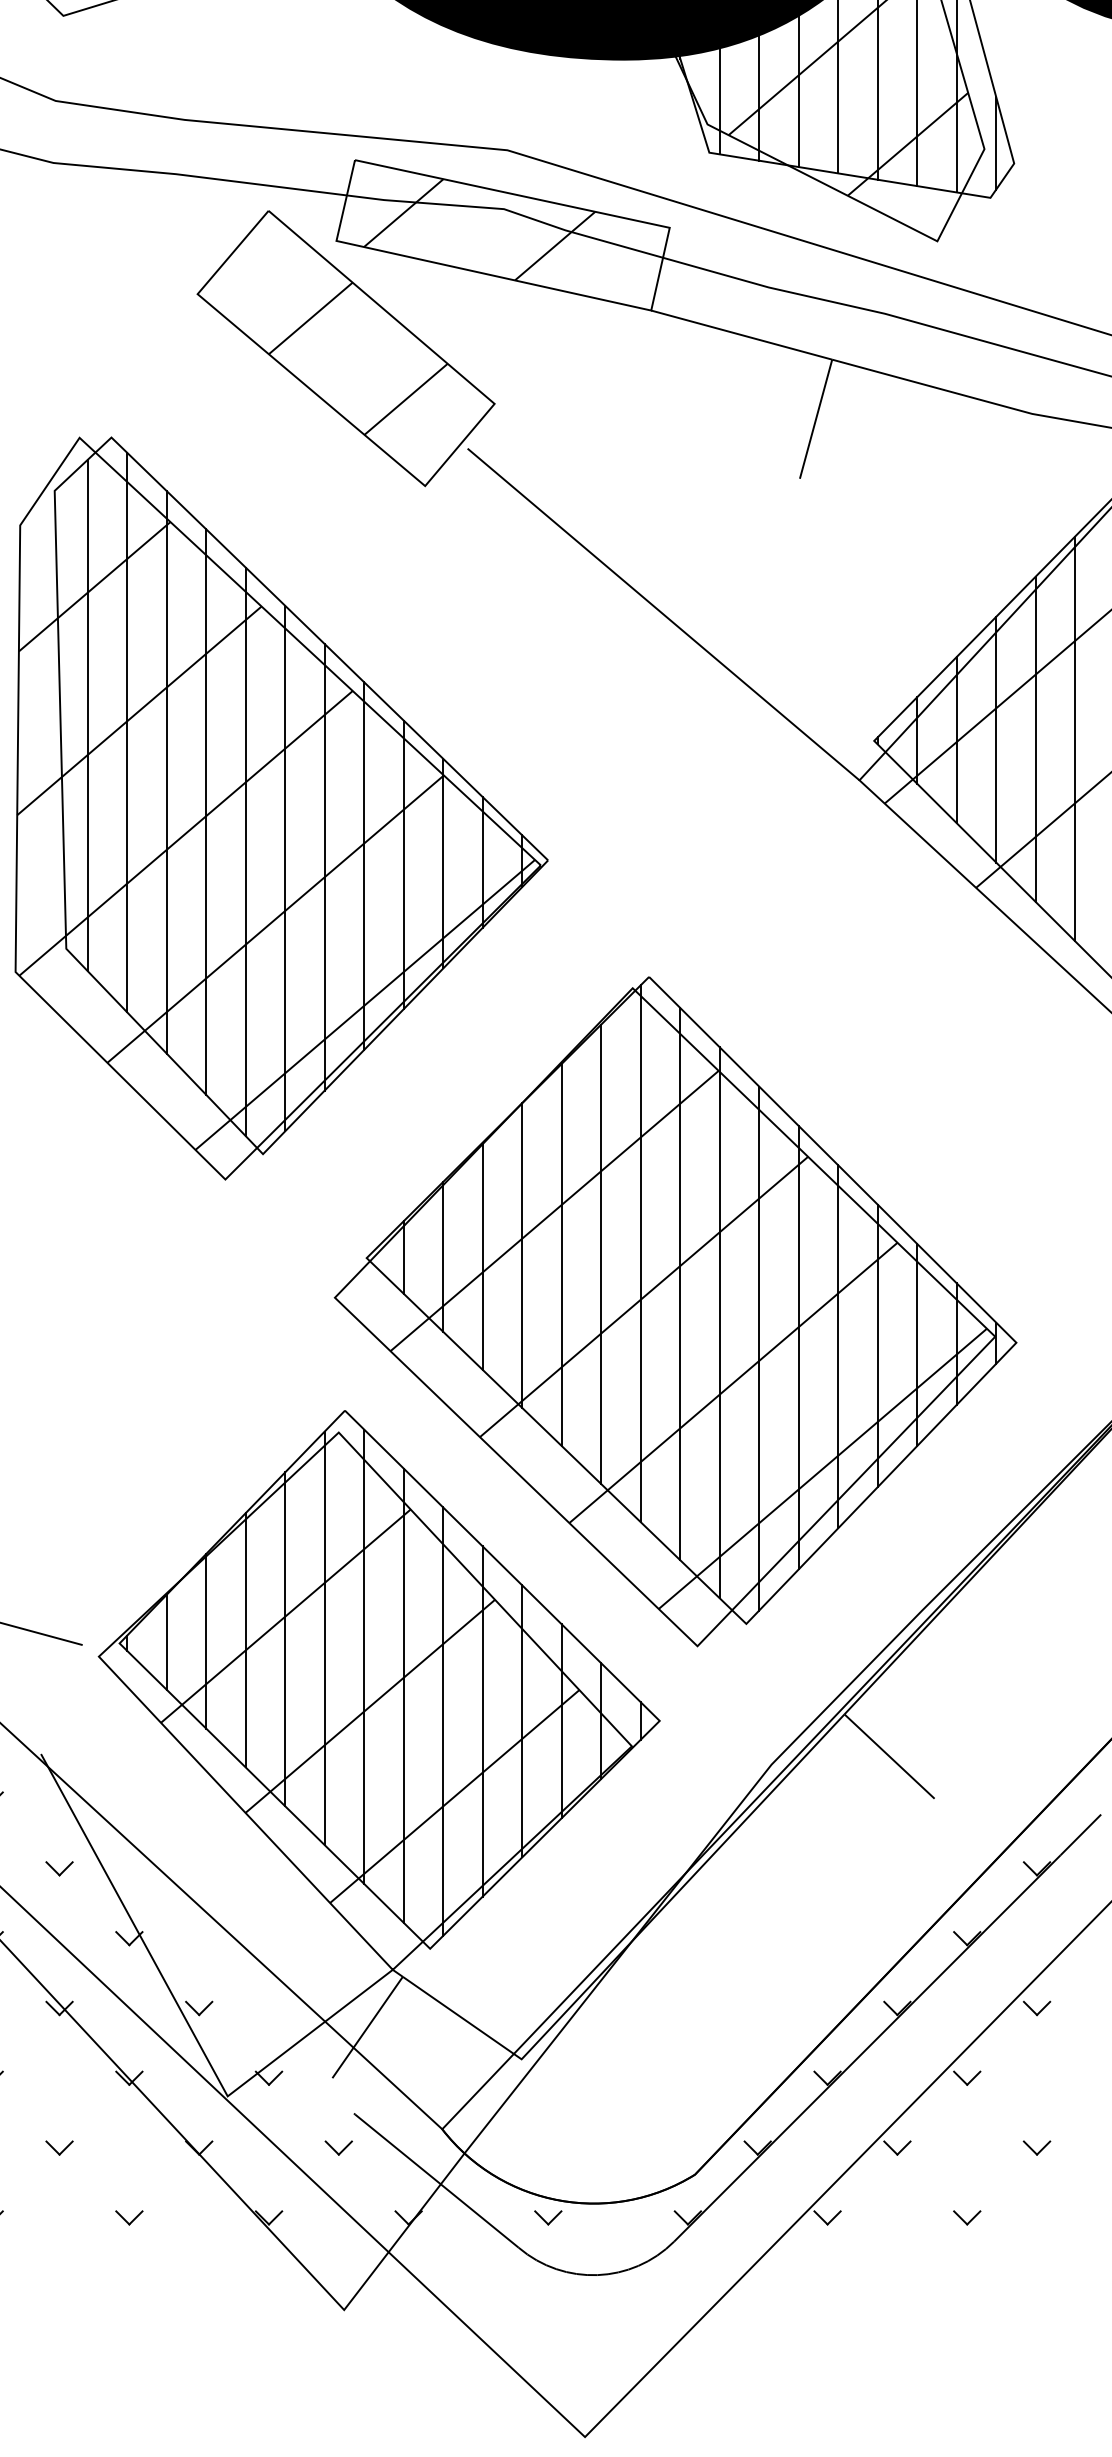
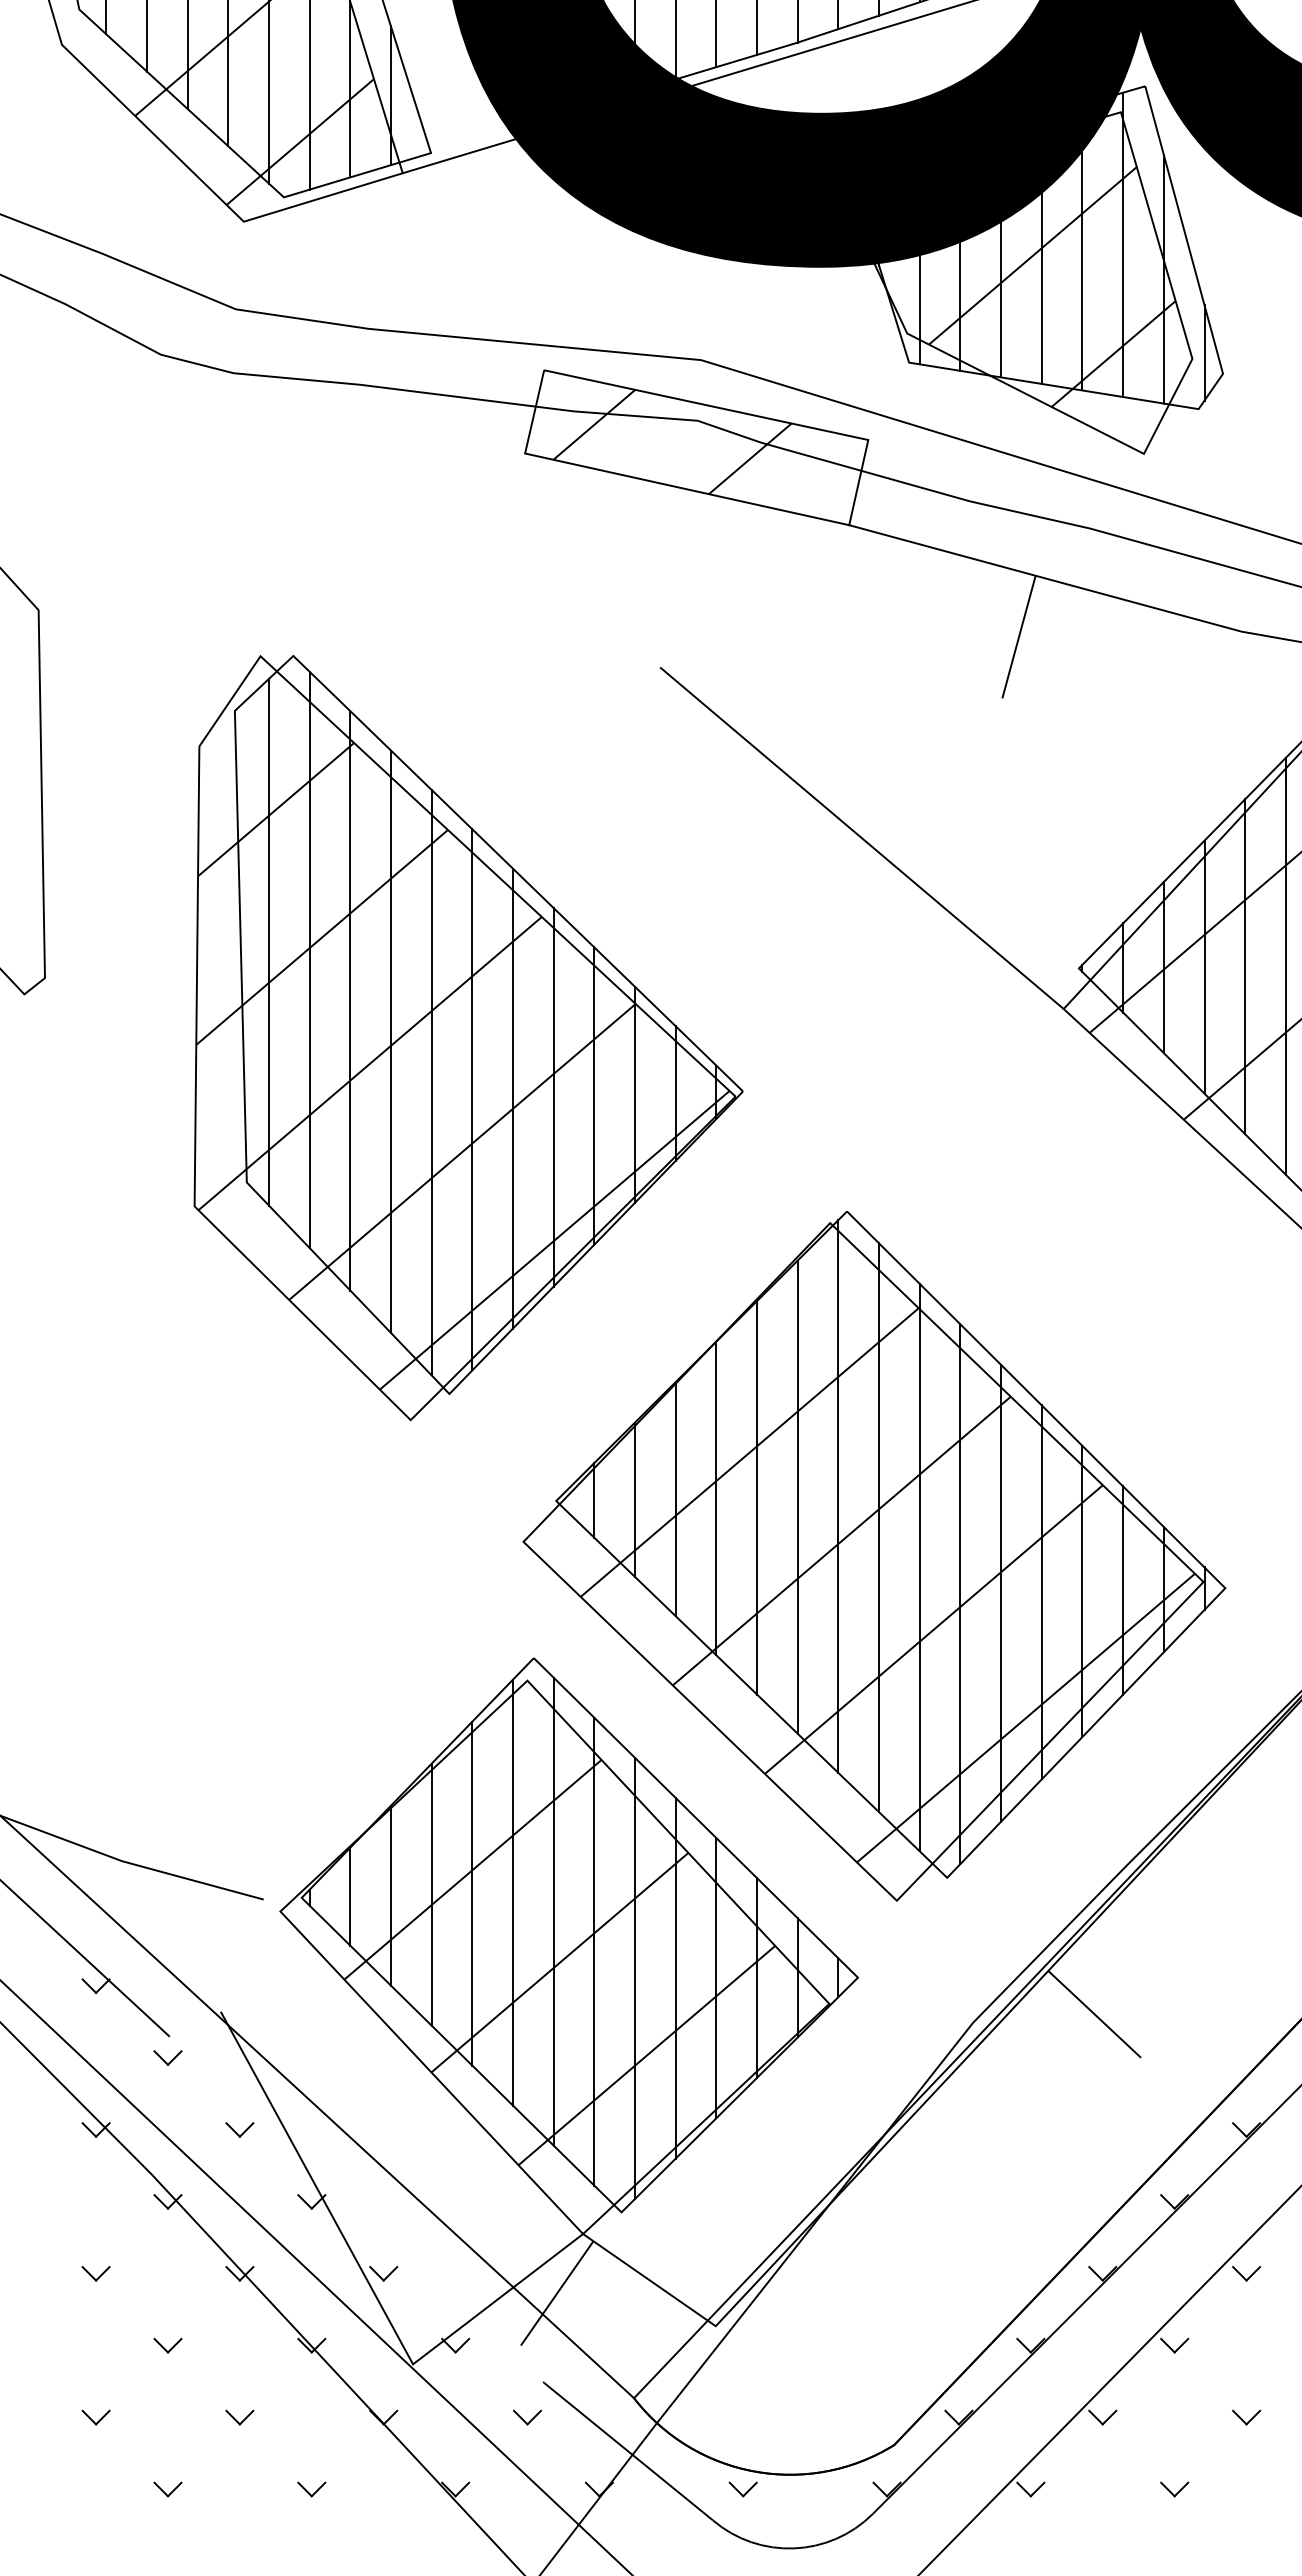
part: (345, 348) -> (534, 564), removed

